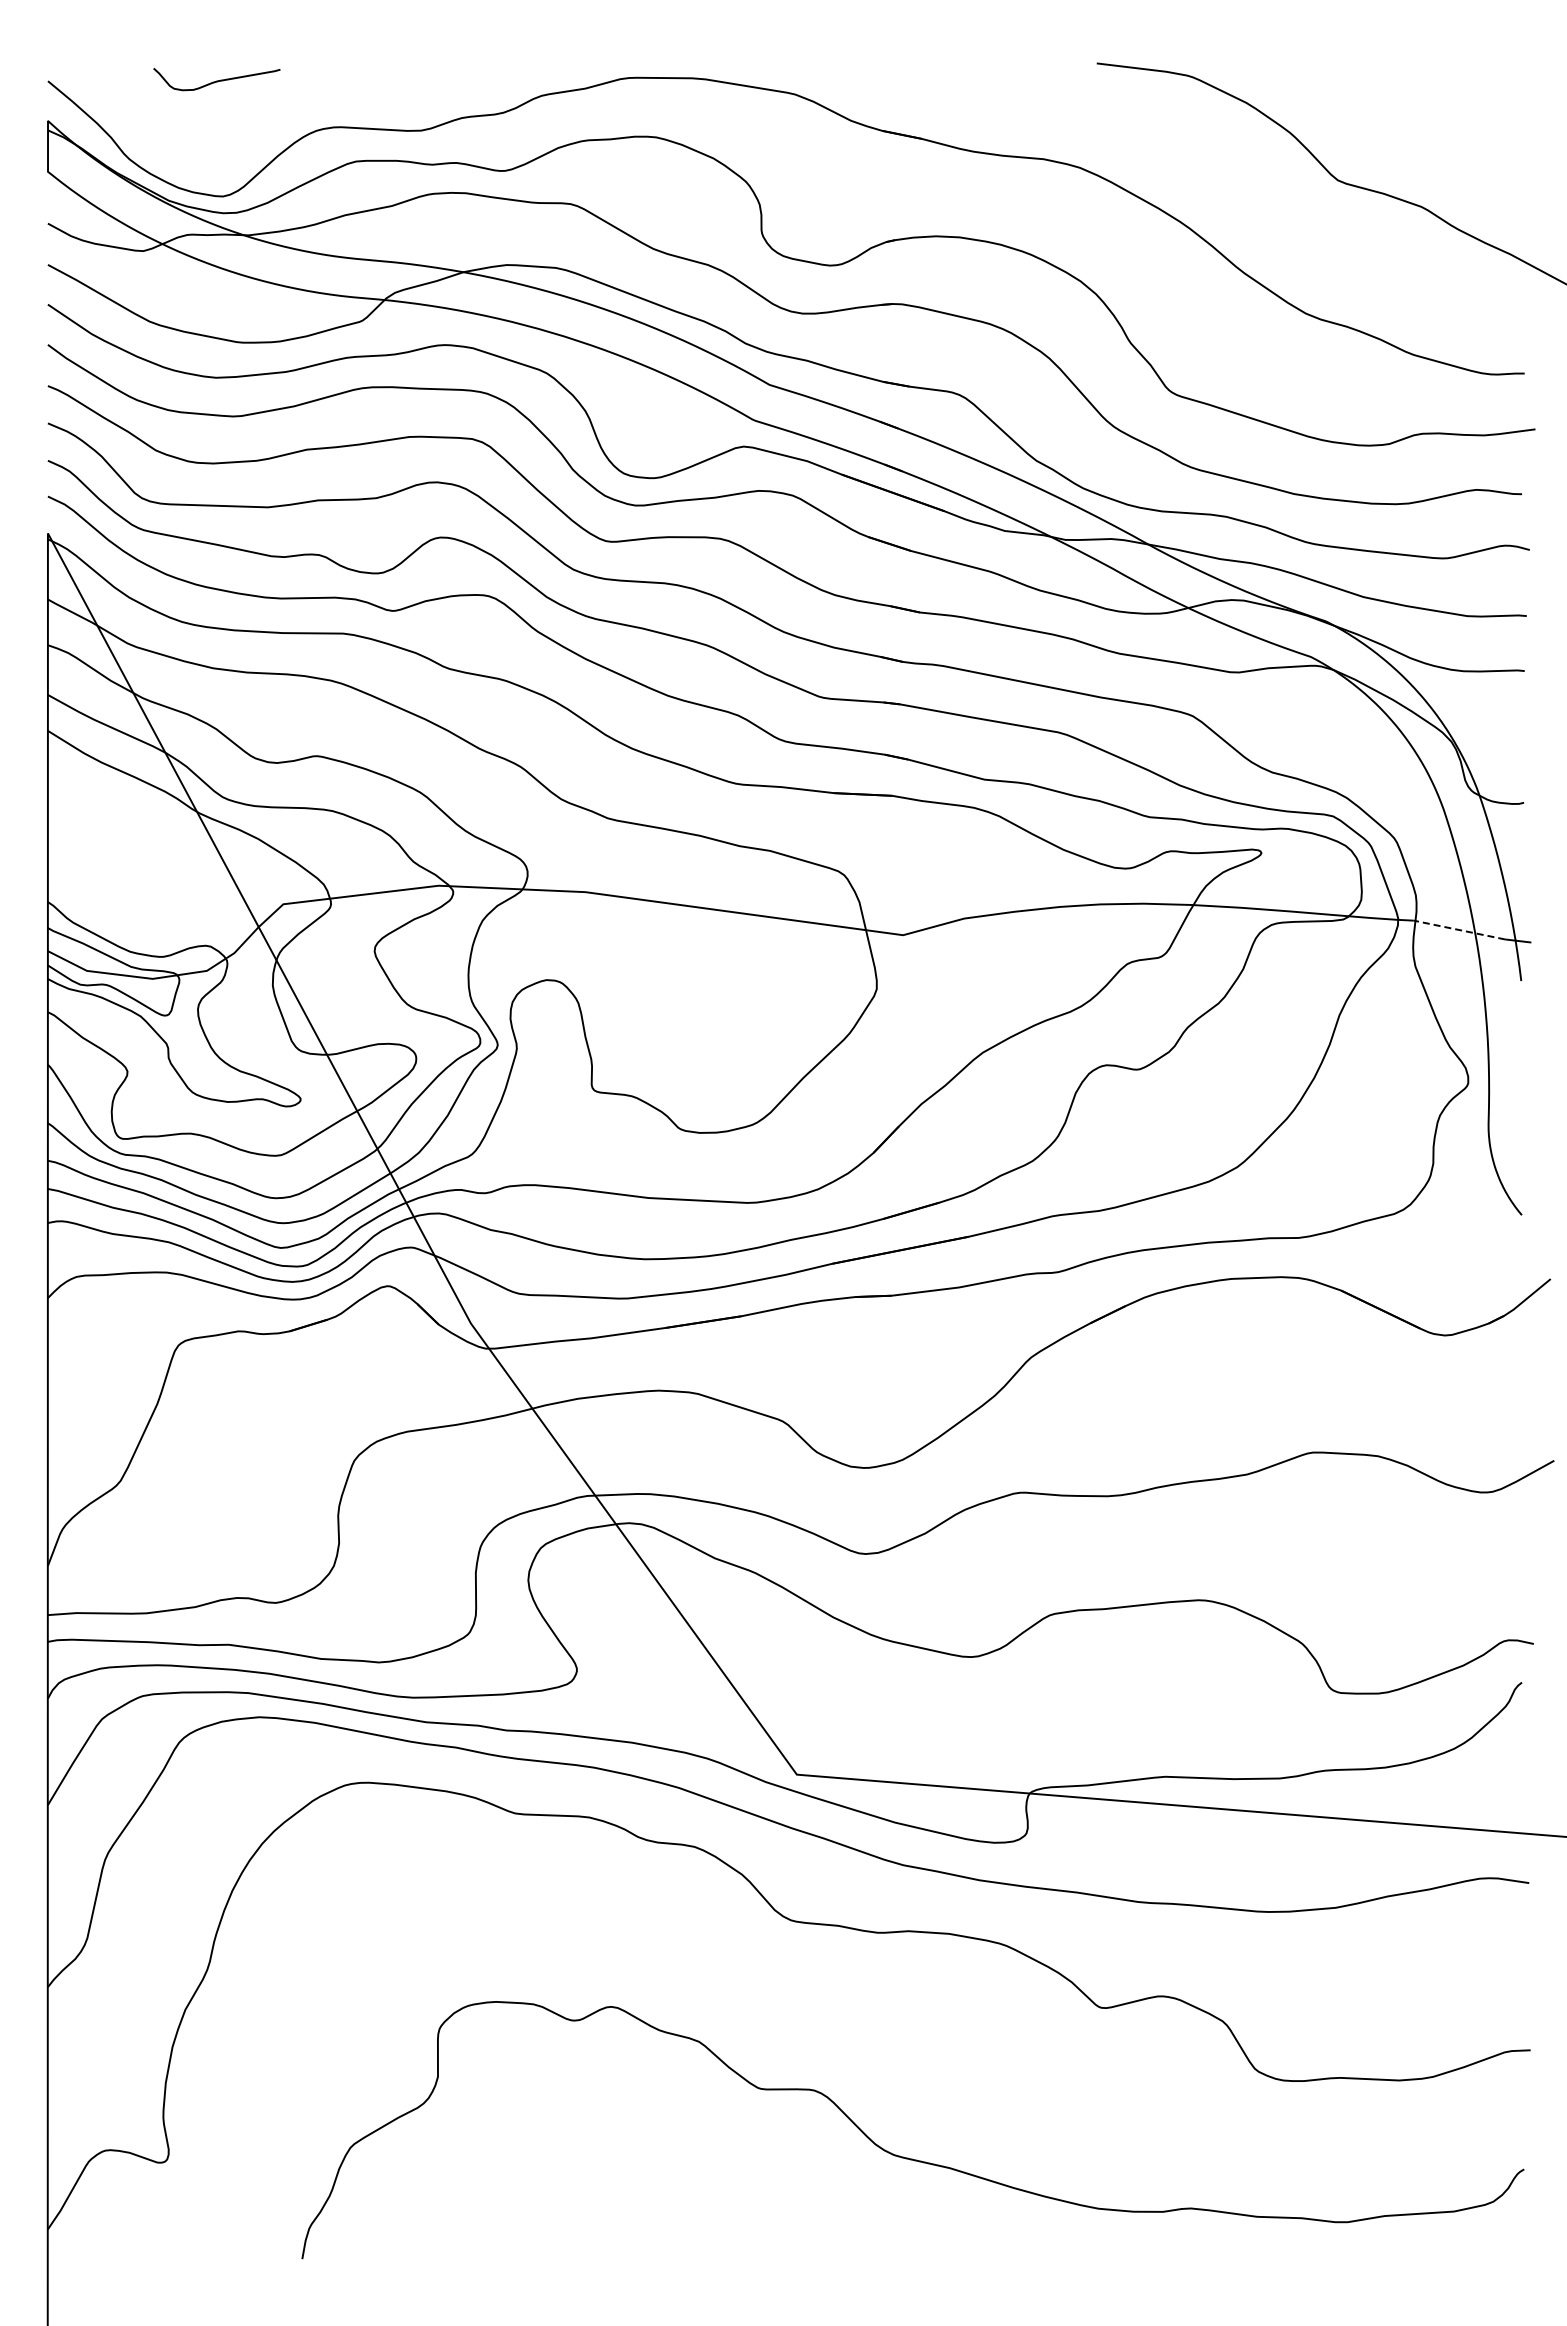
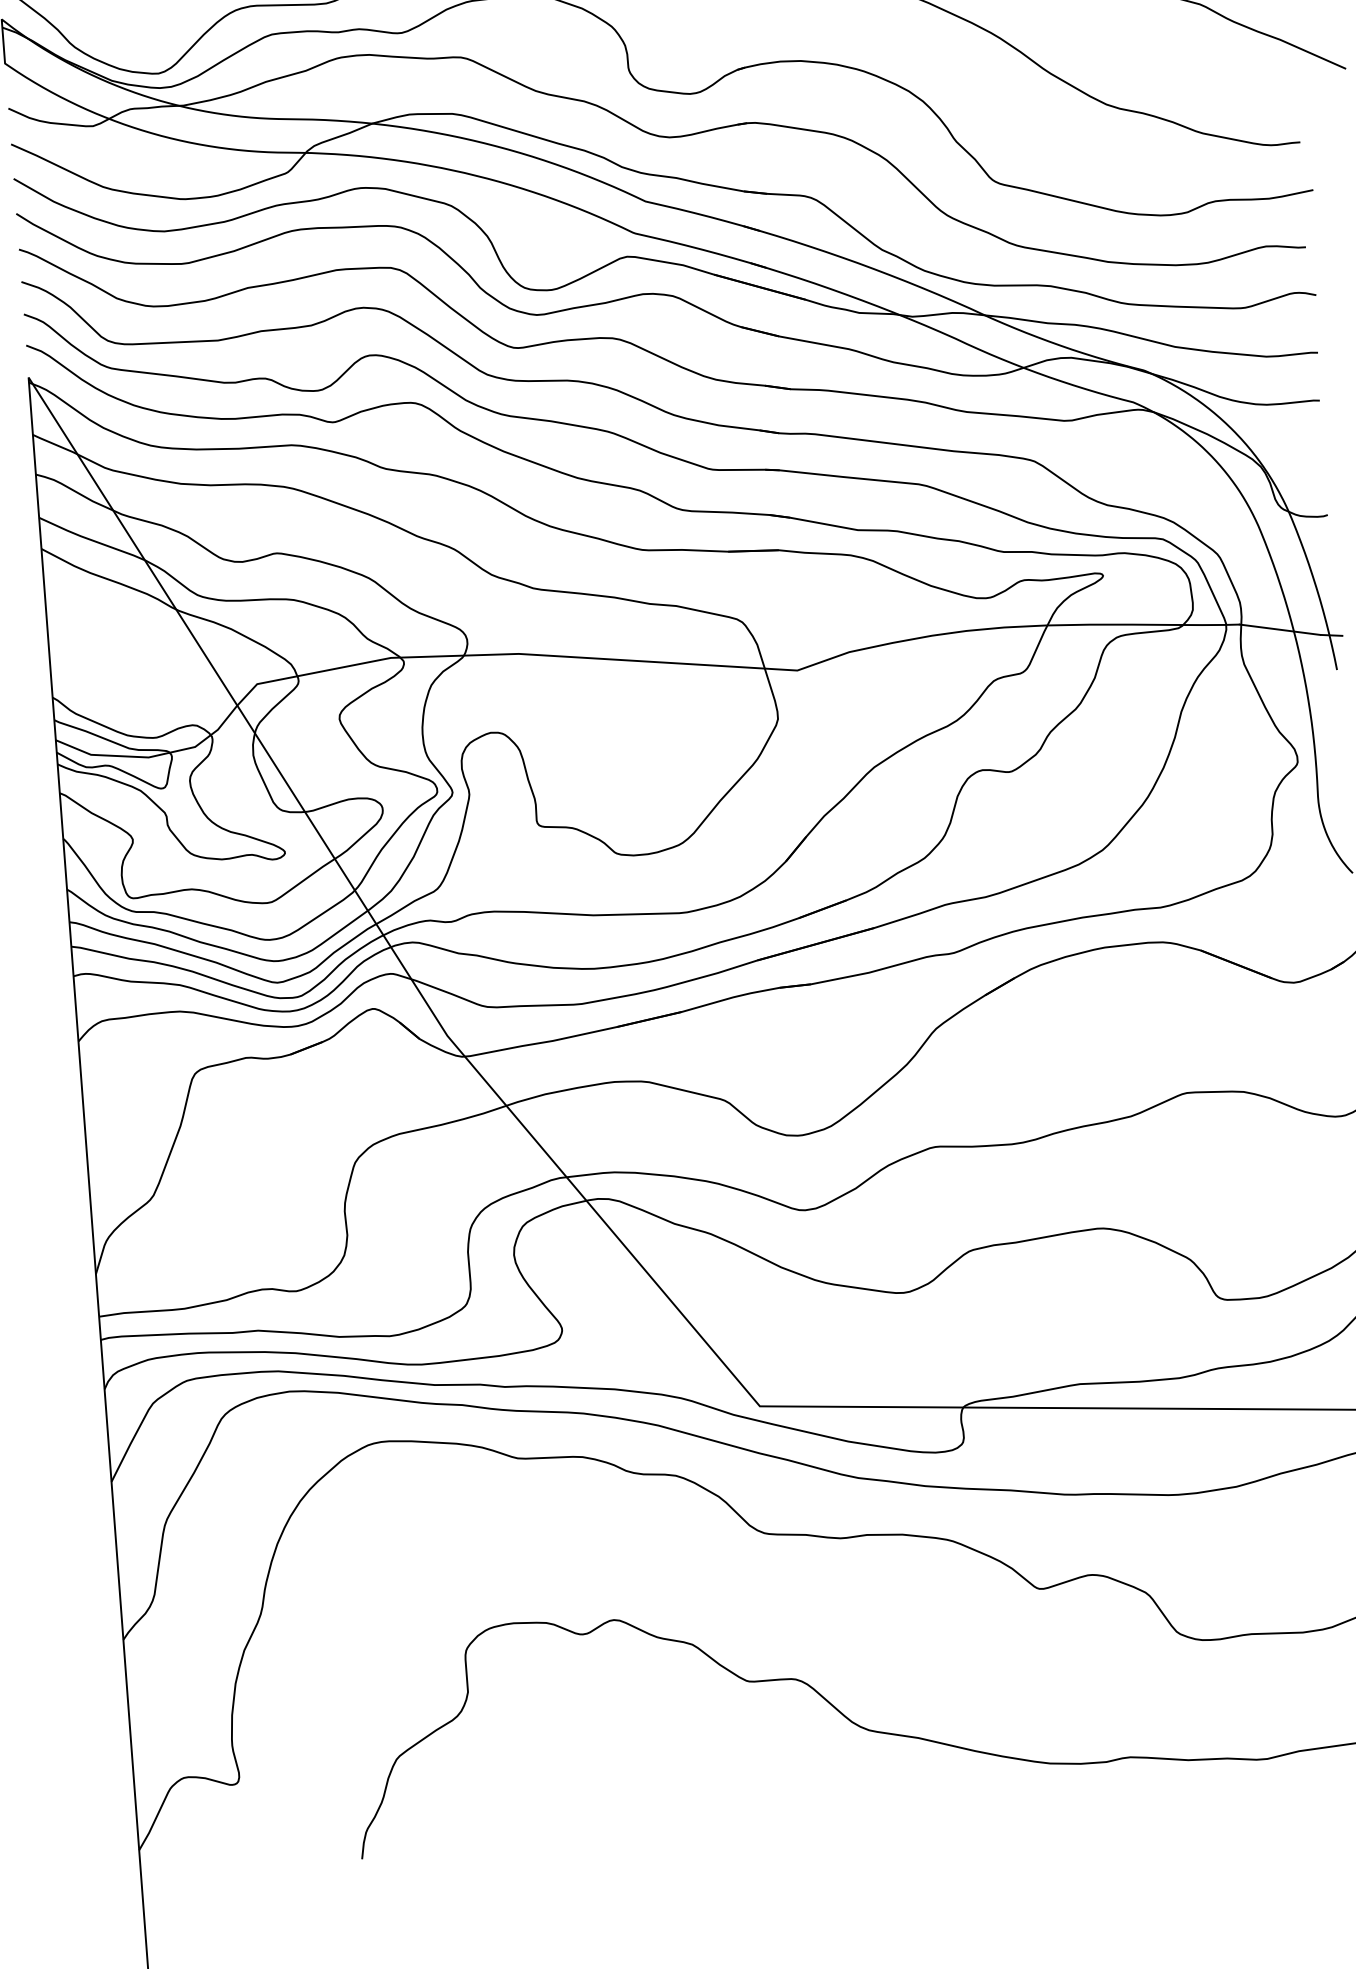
line: (1459, 930) -> (1280, 630), dashed -> solid

